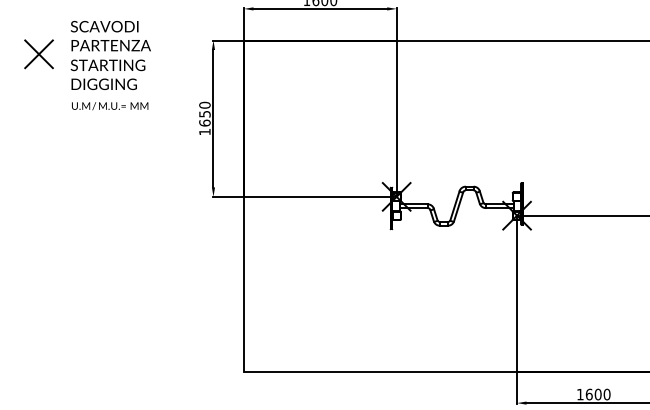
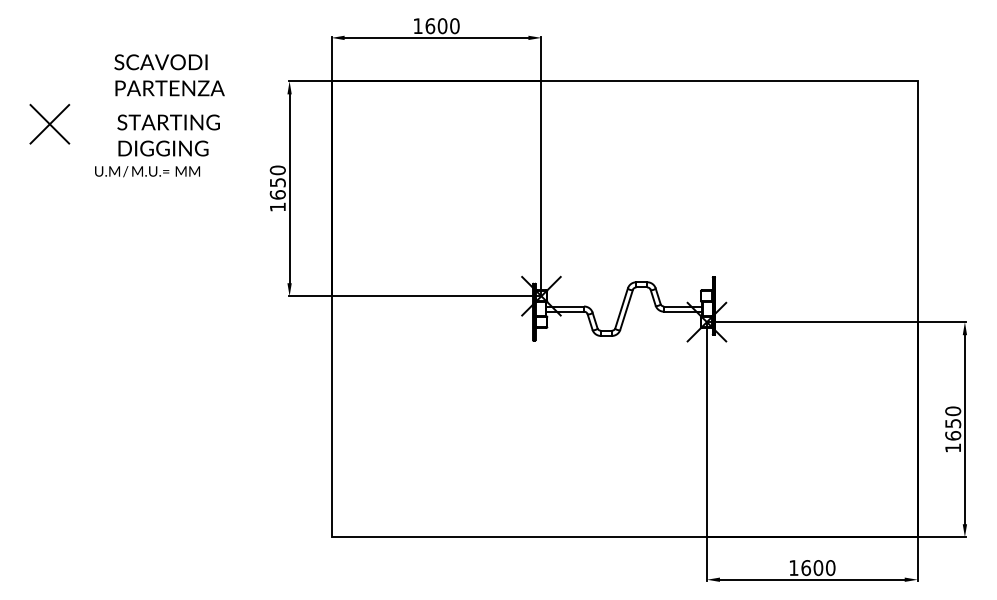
text: (110, 36) -> (169, 75), moved
part: (38, 53) -> (49, 123), moved
text: (107, 74) -> (168, 135), moved

